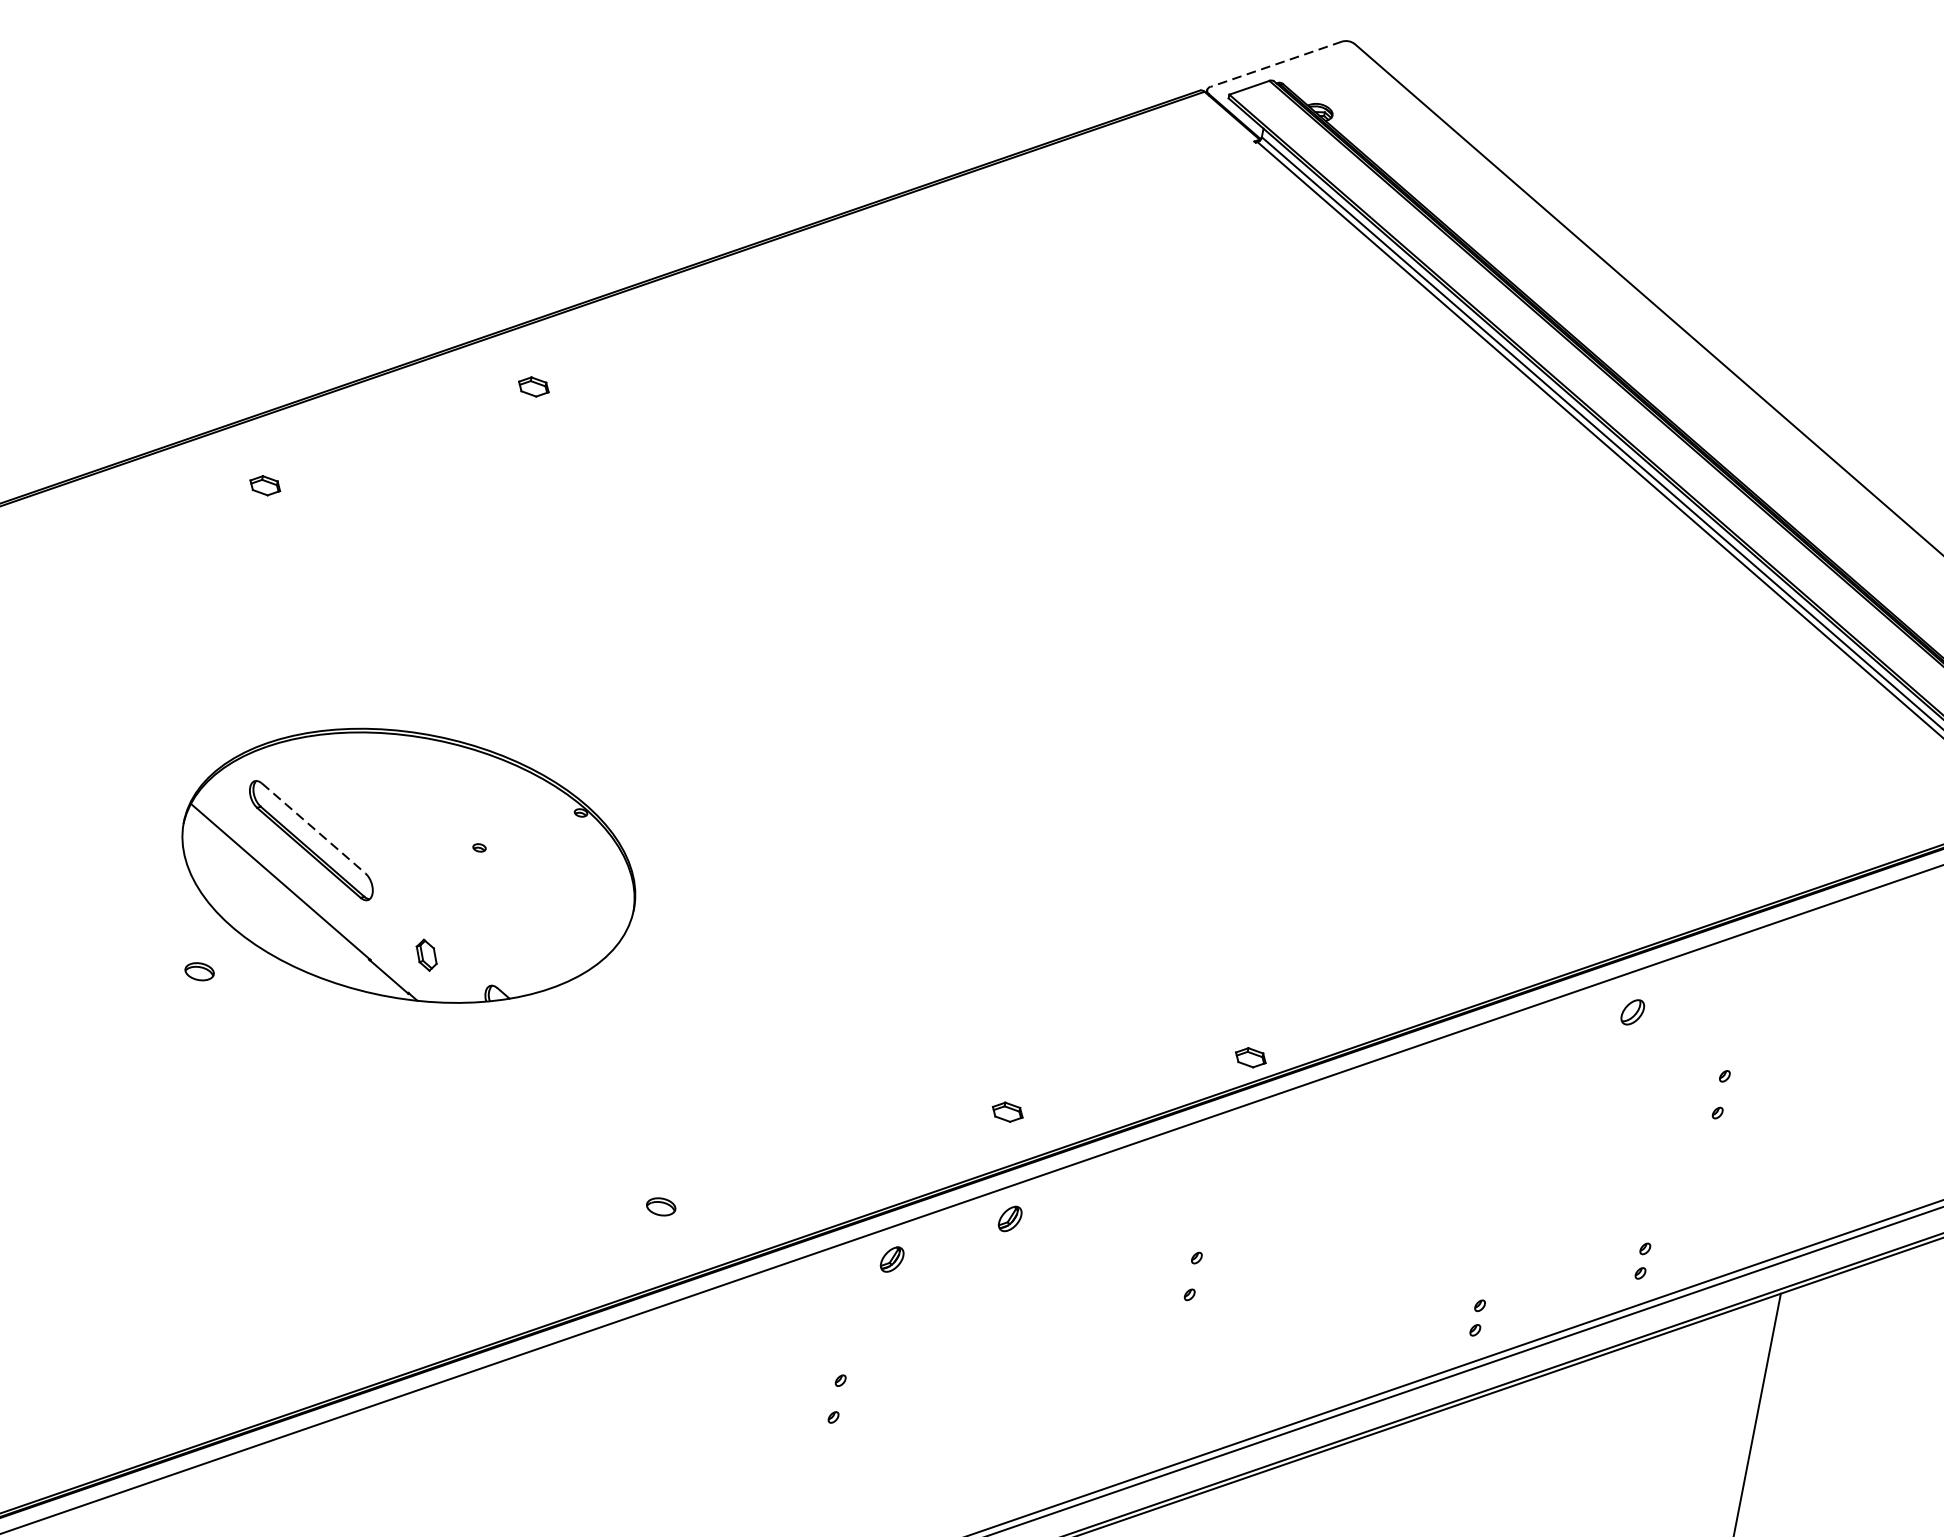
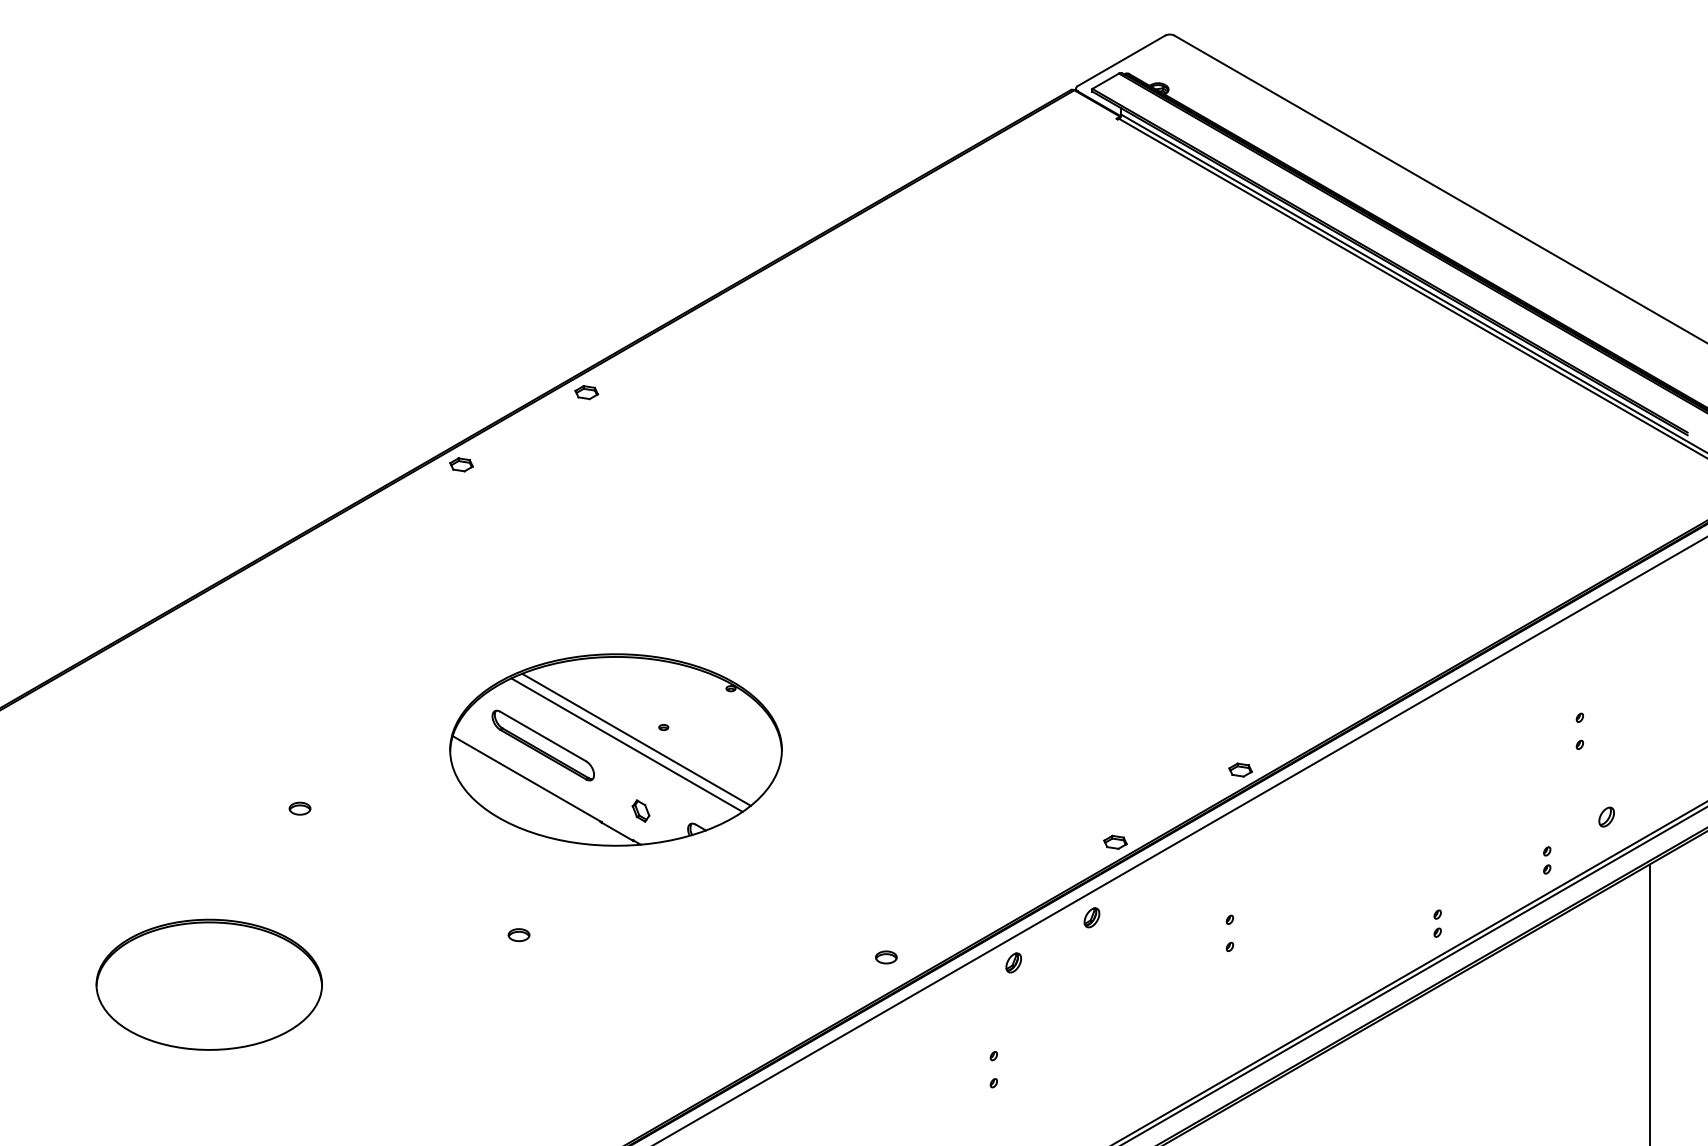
line: (1276, 65) -> (1121, 61), dashed -> solid
part: (533, 386) -> (586, 392), moved
part: (265, 485) -> (461, 464), moved
line: (314, 828) -> (543, 736), dashed -> solid
line: (439, 856) -> (636, 739), added
line: (424, 861) -> (626, 744), added
part: (198, 972) -> (518, 935), moved
part: (1632, 1011) -> (1606, 816), moved
part: (1008, 1111) -> (1115, 841), moved
part: (661, 1206) -> (886, 957), moved

